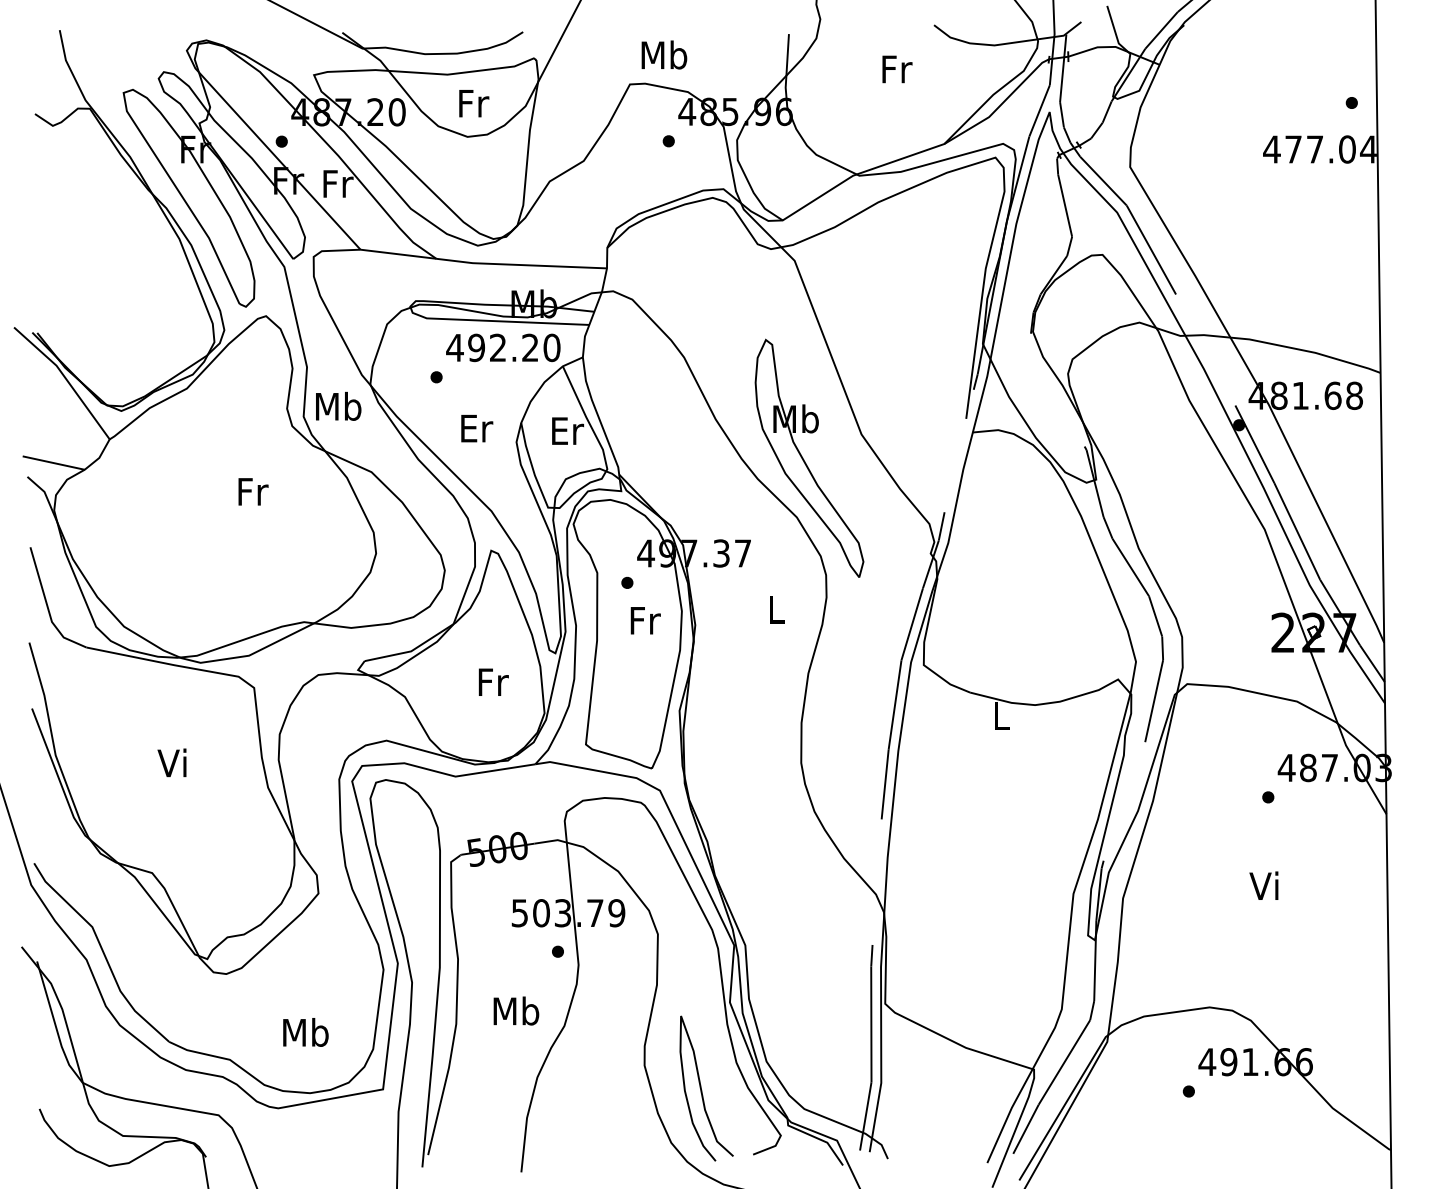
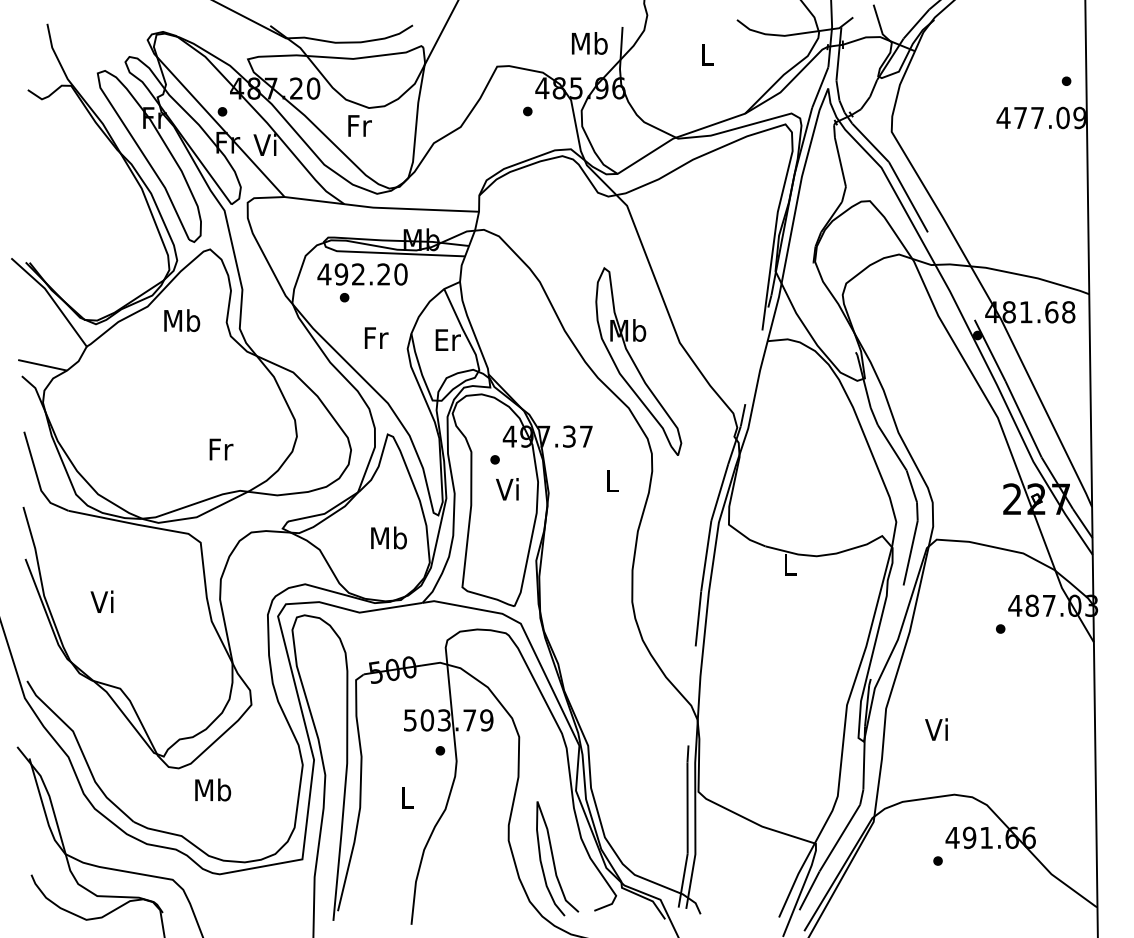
text: (664, 54) -> (589, 43), moved
text: (897, 69) -> (708, 54), Fr -> L
text: (474, 103) -> (360, 125), moved
text: (1368, 149) -> (1079, 117), 477.04 -> 477.09
text: (337, 183) -> (266, 144), Fr -> Vi
text: (503, 347) -> (362, 274), moved
text: (338, 405) -> (182, 319), moved
text: (477, 428) -> (376, 338), Er -> Fr
text: (253, 491) -> (221, 449), moved
text: (644, 619) -> (508, 488), Fr -> Vi
text: (492, 681) -> (388, 537), Fr -> Mb
text: (171, 762) -> (101, 601), moved
text: (1263, 885) -> (936, 729), moved
text: (516, 1010) -> (407, 797), Mb -> L
text: (305, 1032) -> (212, 790), moved

